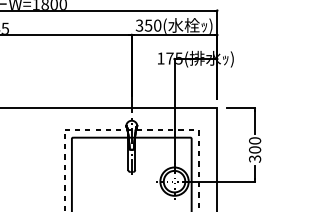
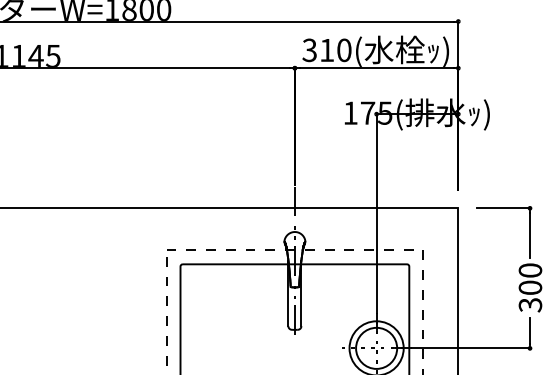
text: (148, 25) -> (326, 50), 350( -> 310(

